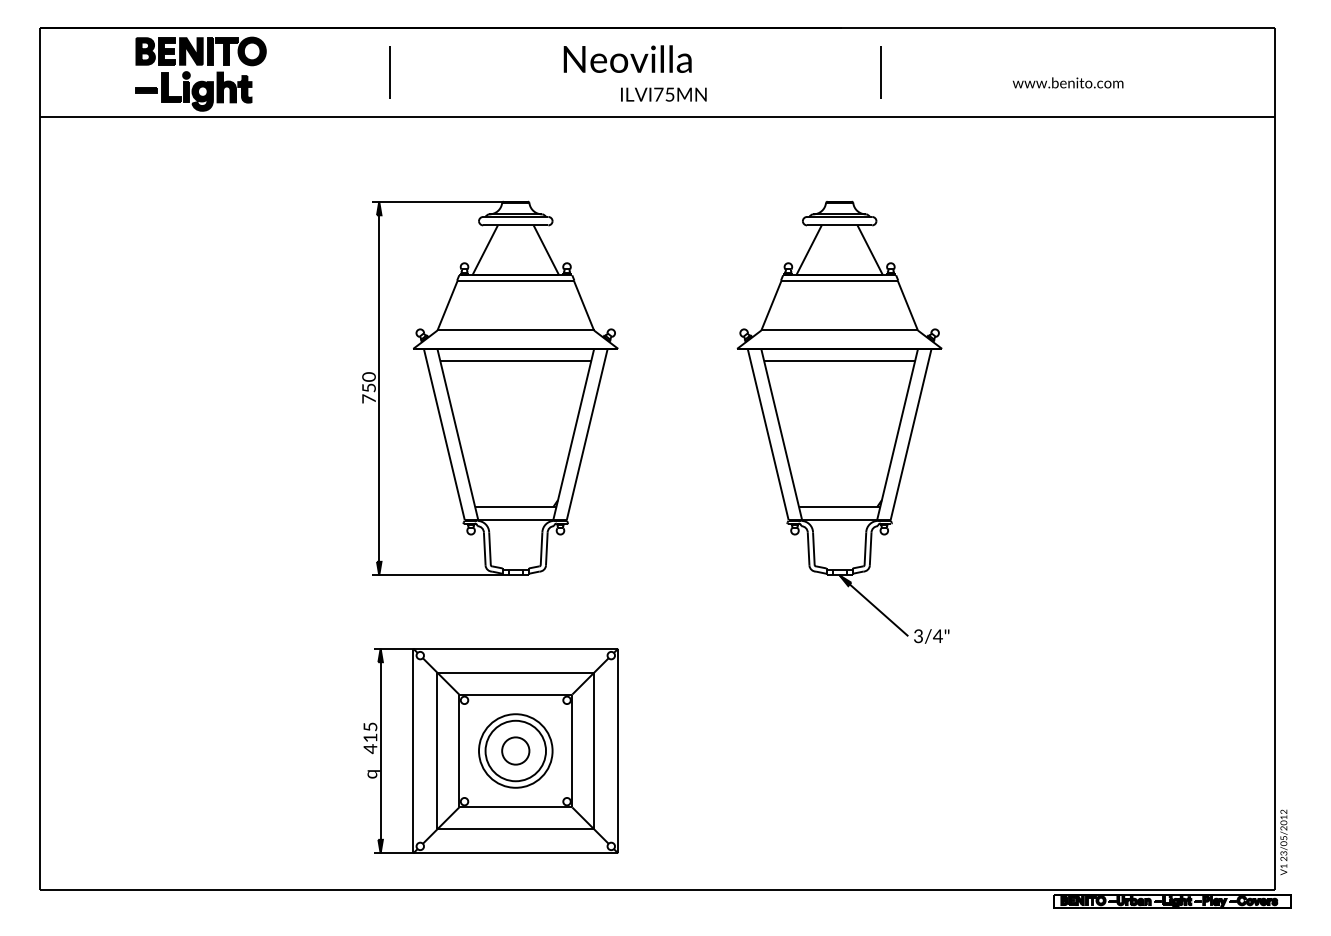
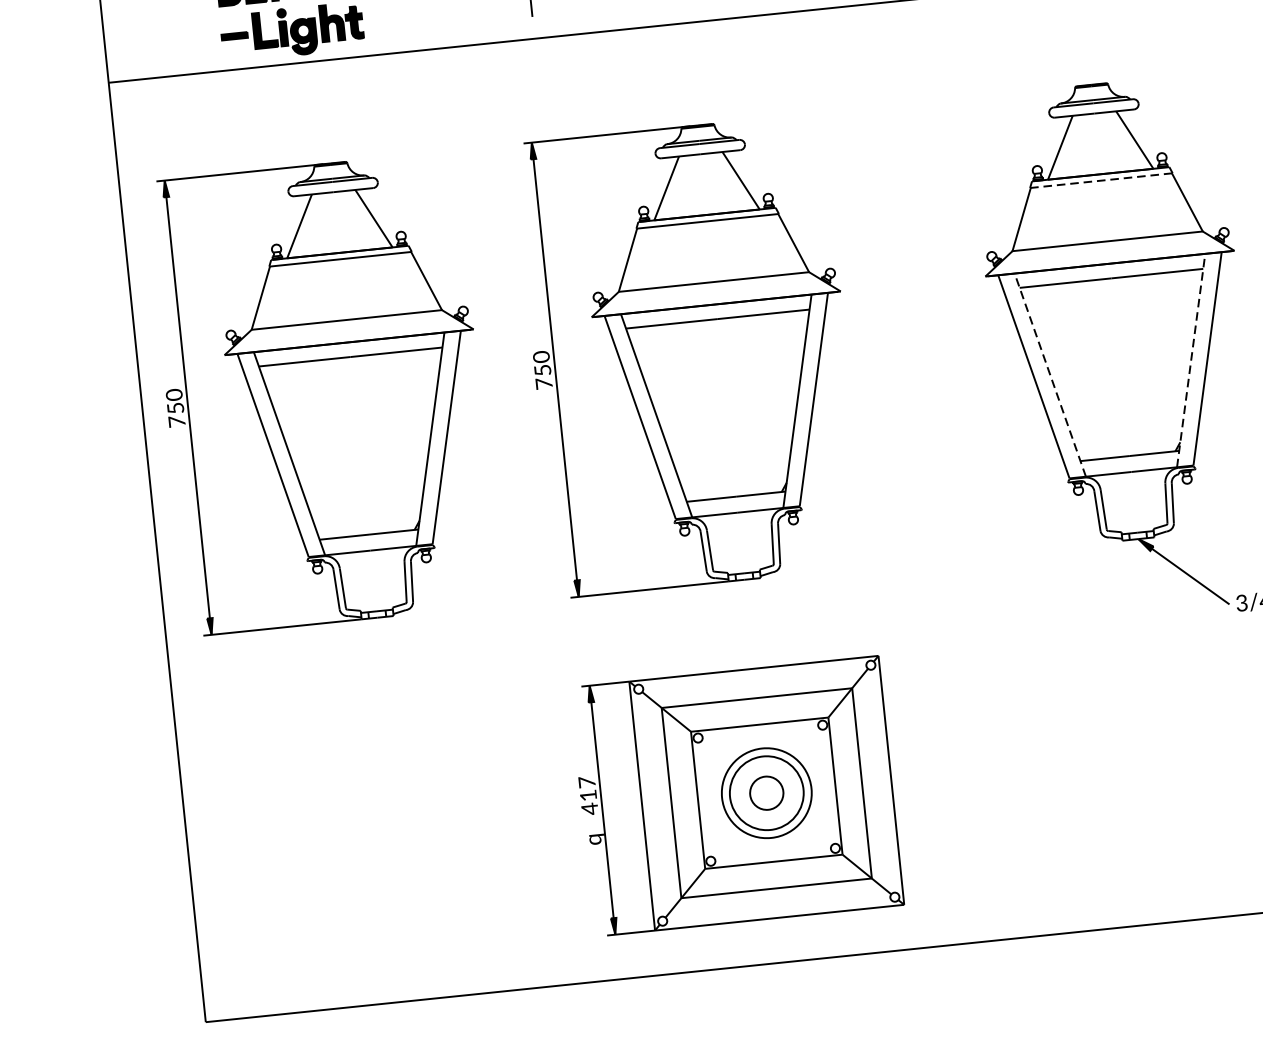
line: (839, 280) -> (1101, 180), solid -> dashed
part: (188, 387) -> (323, 392), added
line: (781, 434) -> (1050, 375), solid -> dashed
line: (897, 434) -> (1191, 360), solid -> dashed
text: (370, 726) -> (587, 781), 415 -> 417

